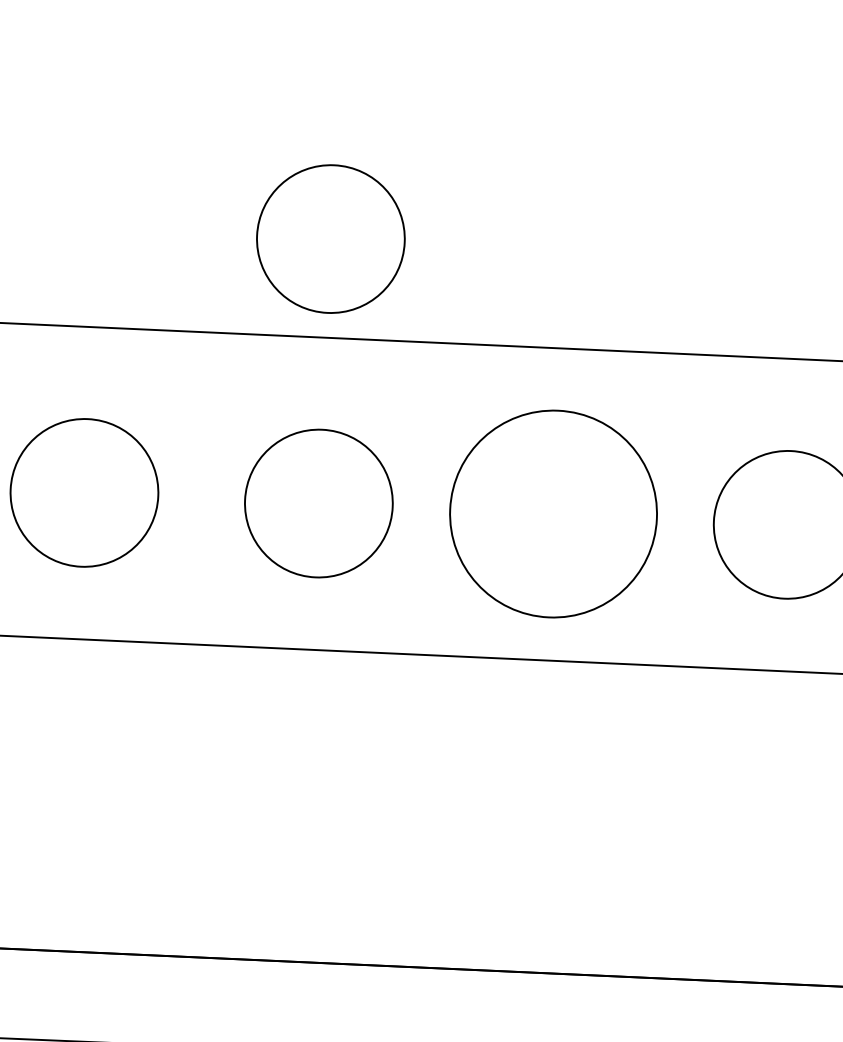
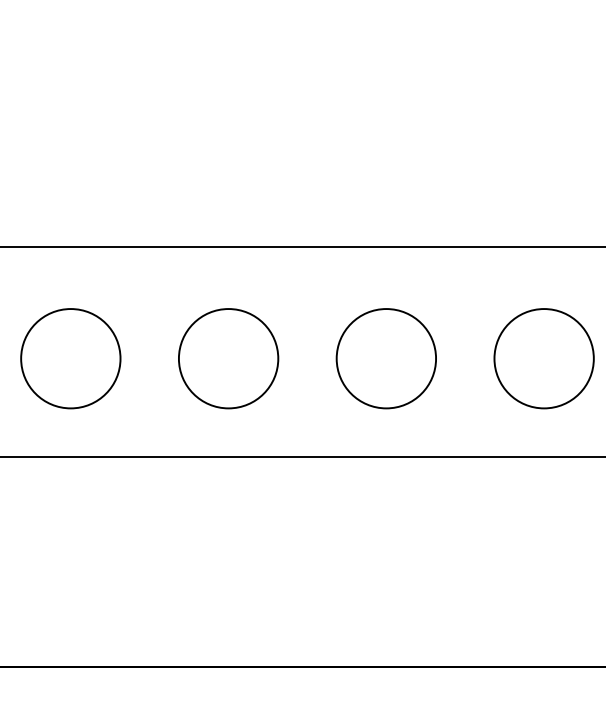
part: (330, 238) -> (228, 180), removed
part: (552, 513) -> (385, 358), size x0.71

